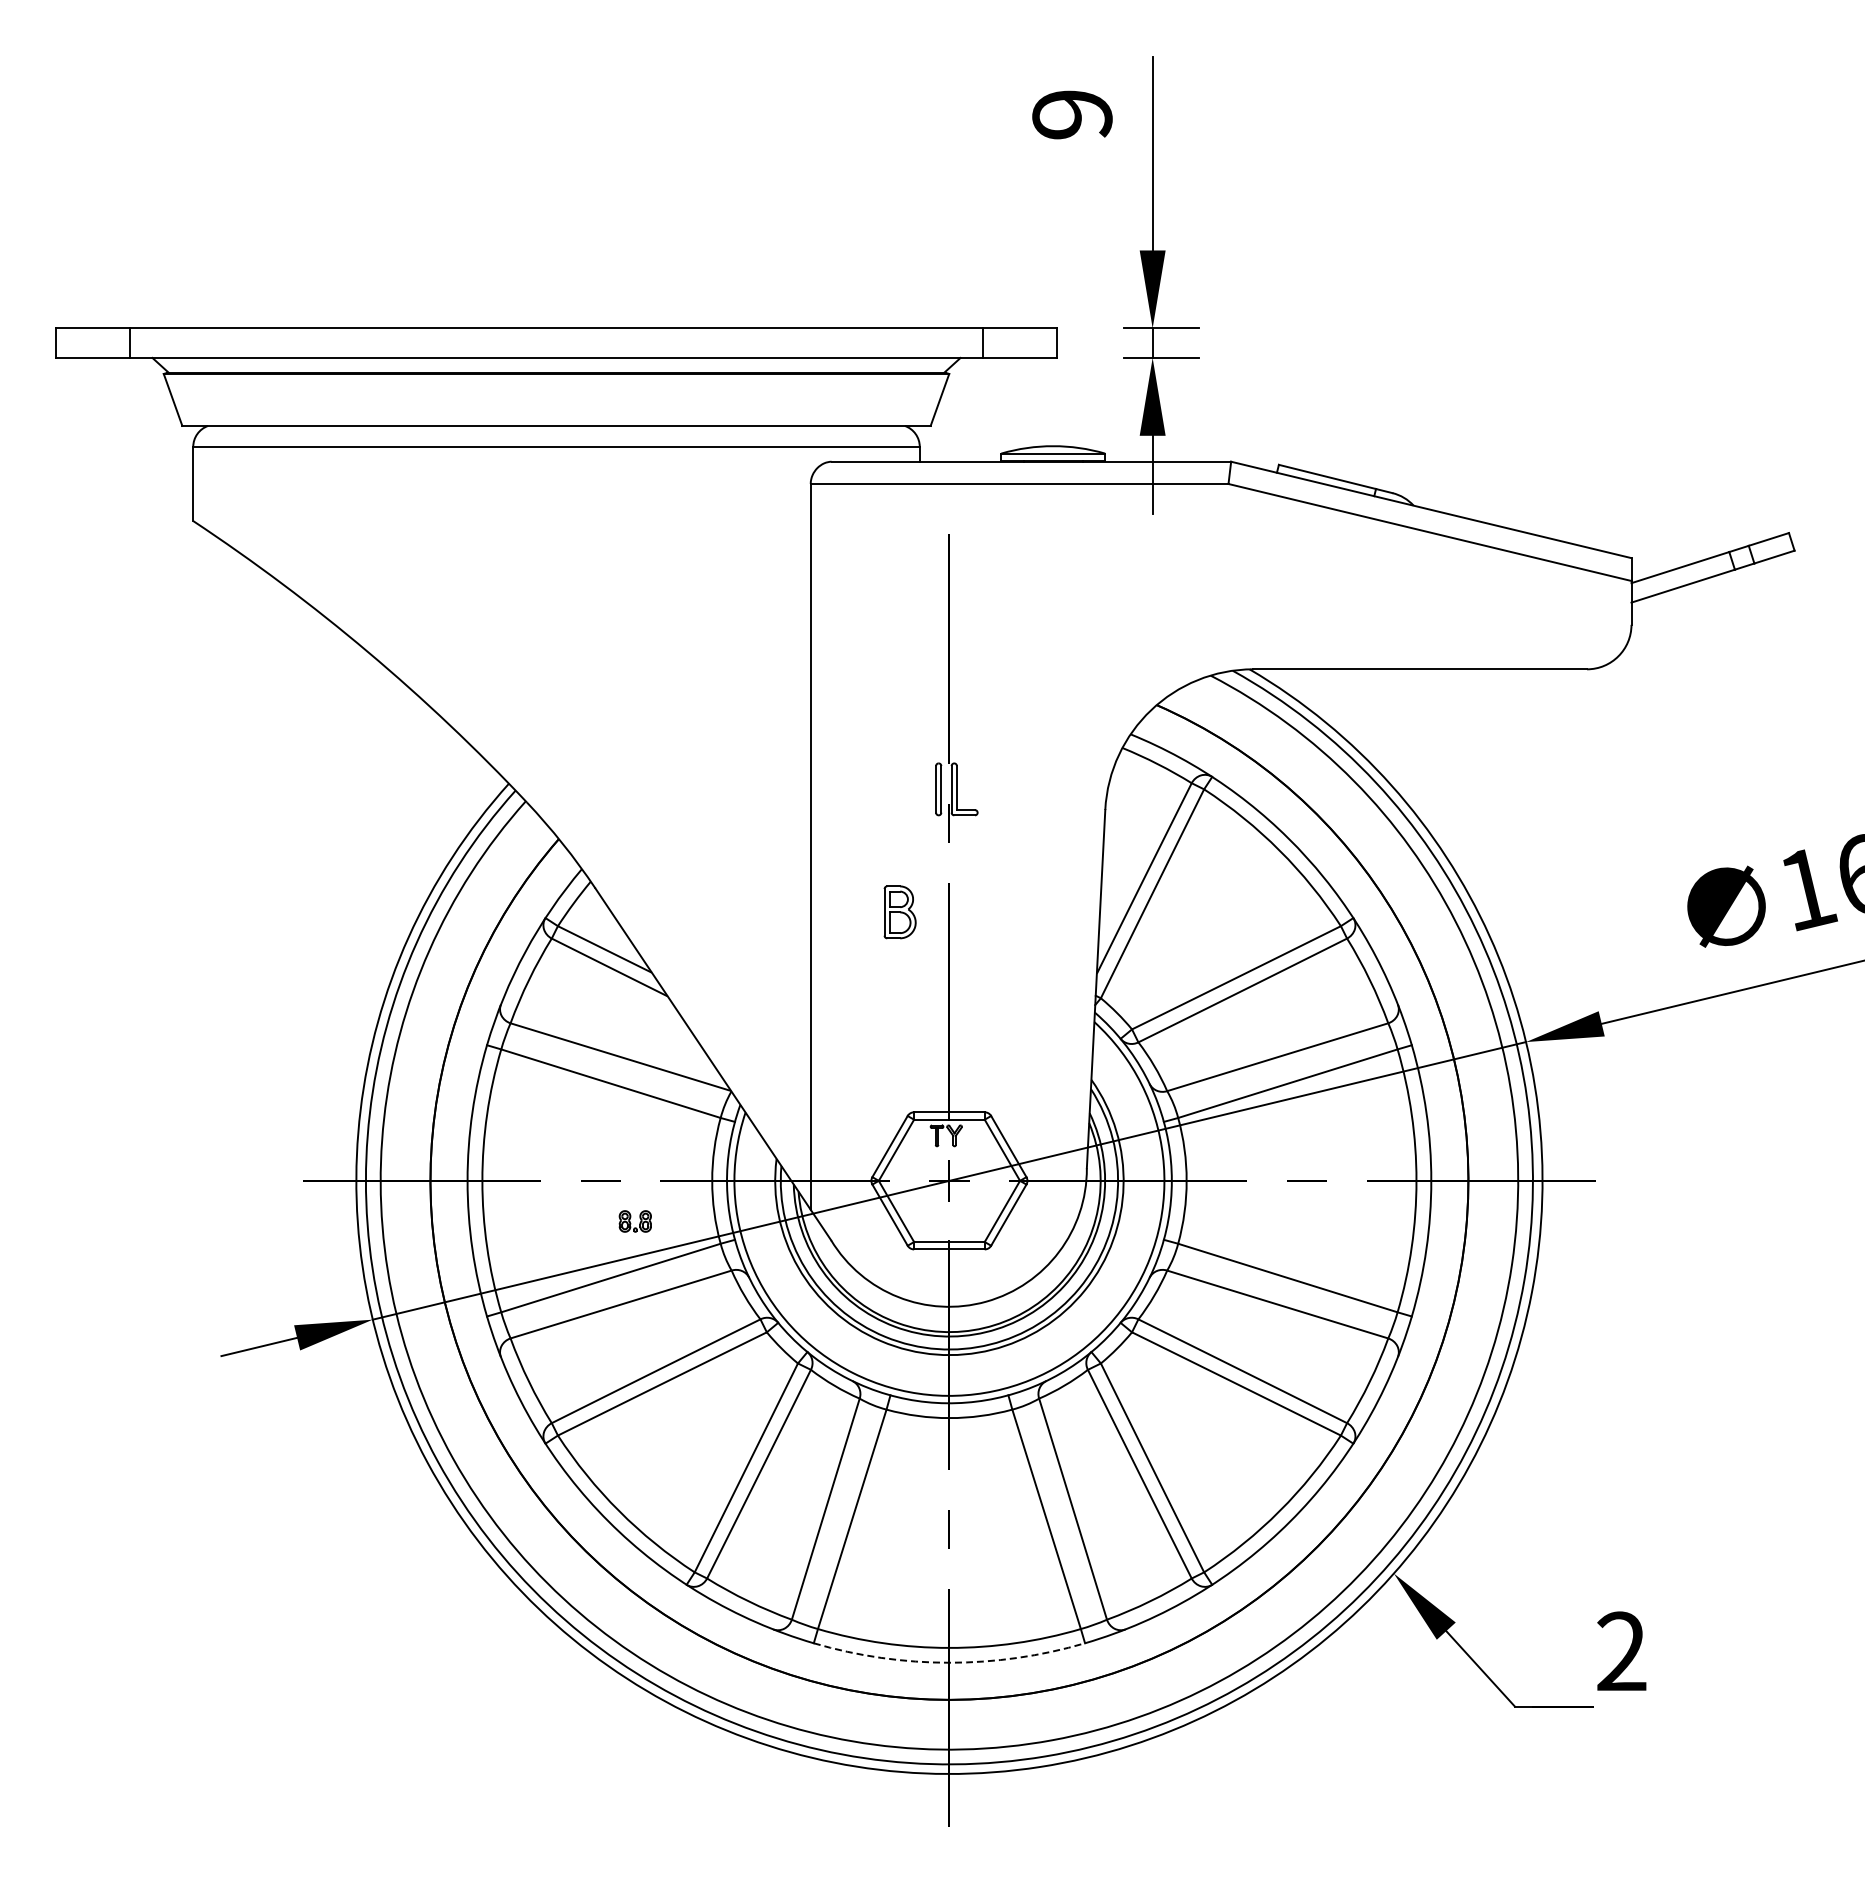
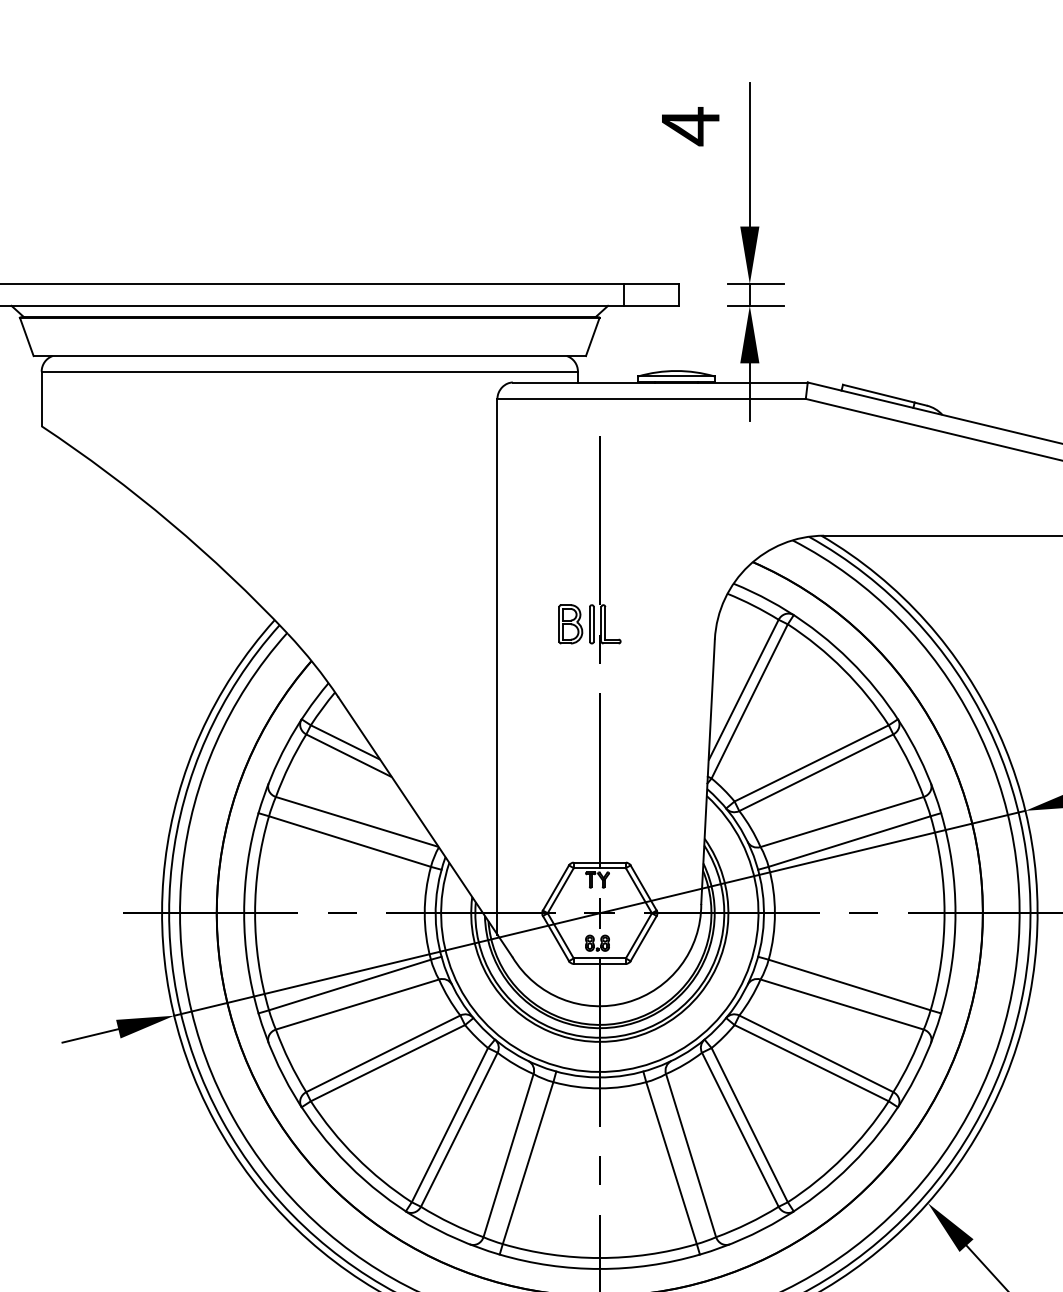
text: (1072, 114) -> (690, 126), 9 -> 4
part: (899, 912) -> (570, 624), moved
part: (634, 1221) -> (596, 943), moved
arc: (949, 1662) -> (599, 1268), dashed -> solid

